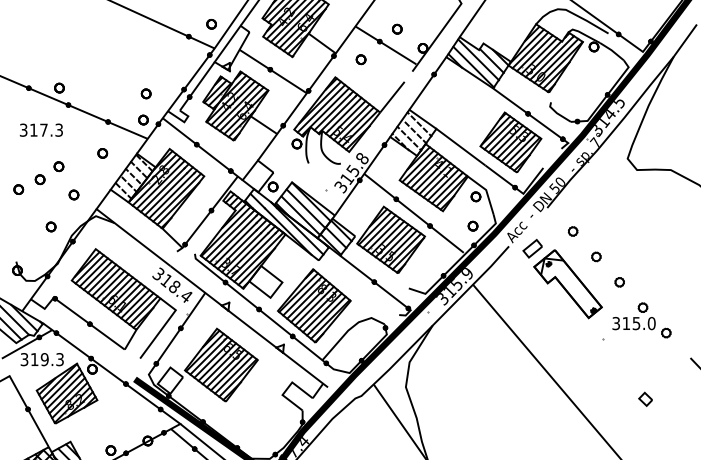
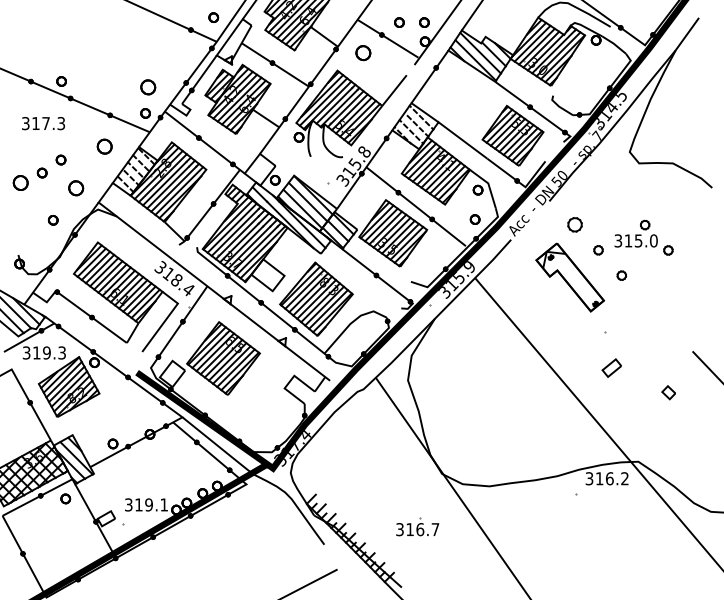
part: (422, 29) -> (424, 22), added
part: (360, 59) -> (362, 52), size x1.6
part: (146, 93) -> (148, 86), size x1.6
part: (102, 153) -> (104, 146), size x1.6
part: (18, 189) -> (20, 182), size x1.6
part: (73, 195) -> (75, 188), size x1.6
part: (573, 231) -> (575, 224), size x1.6
part: (532, 248) -> (611, 367), moved
part: (641, 320) -> (643, 237), moved
part: (645, 399) -> (668, 392), moved

